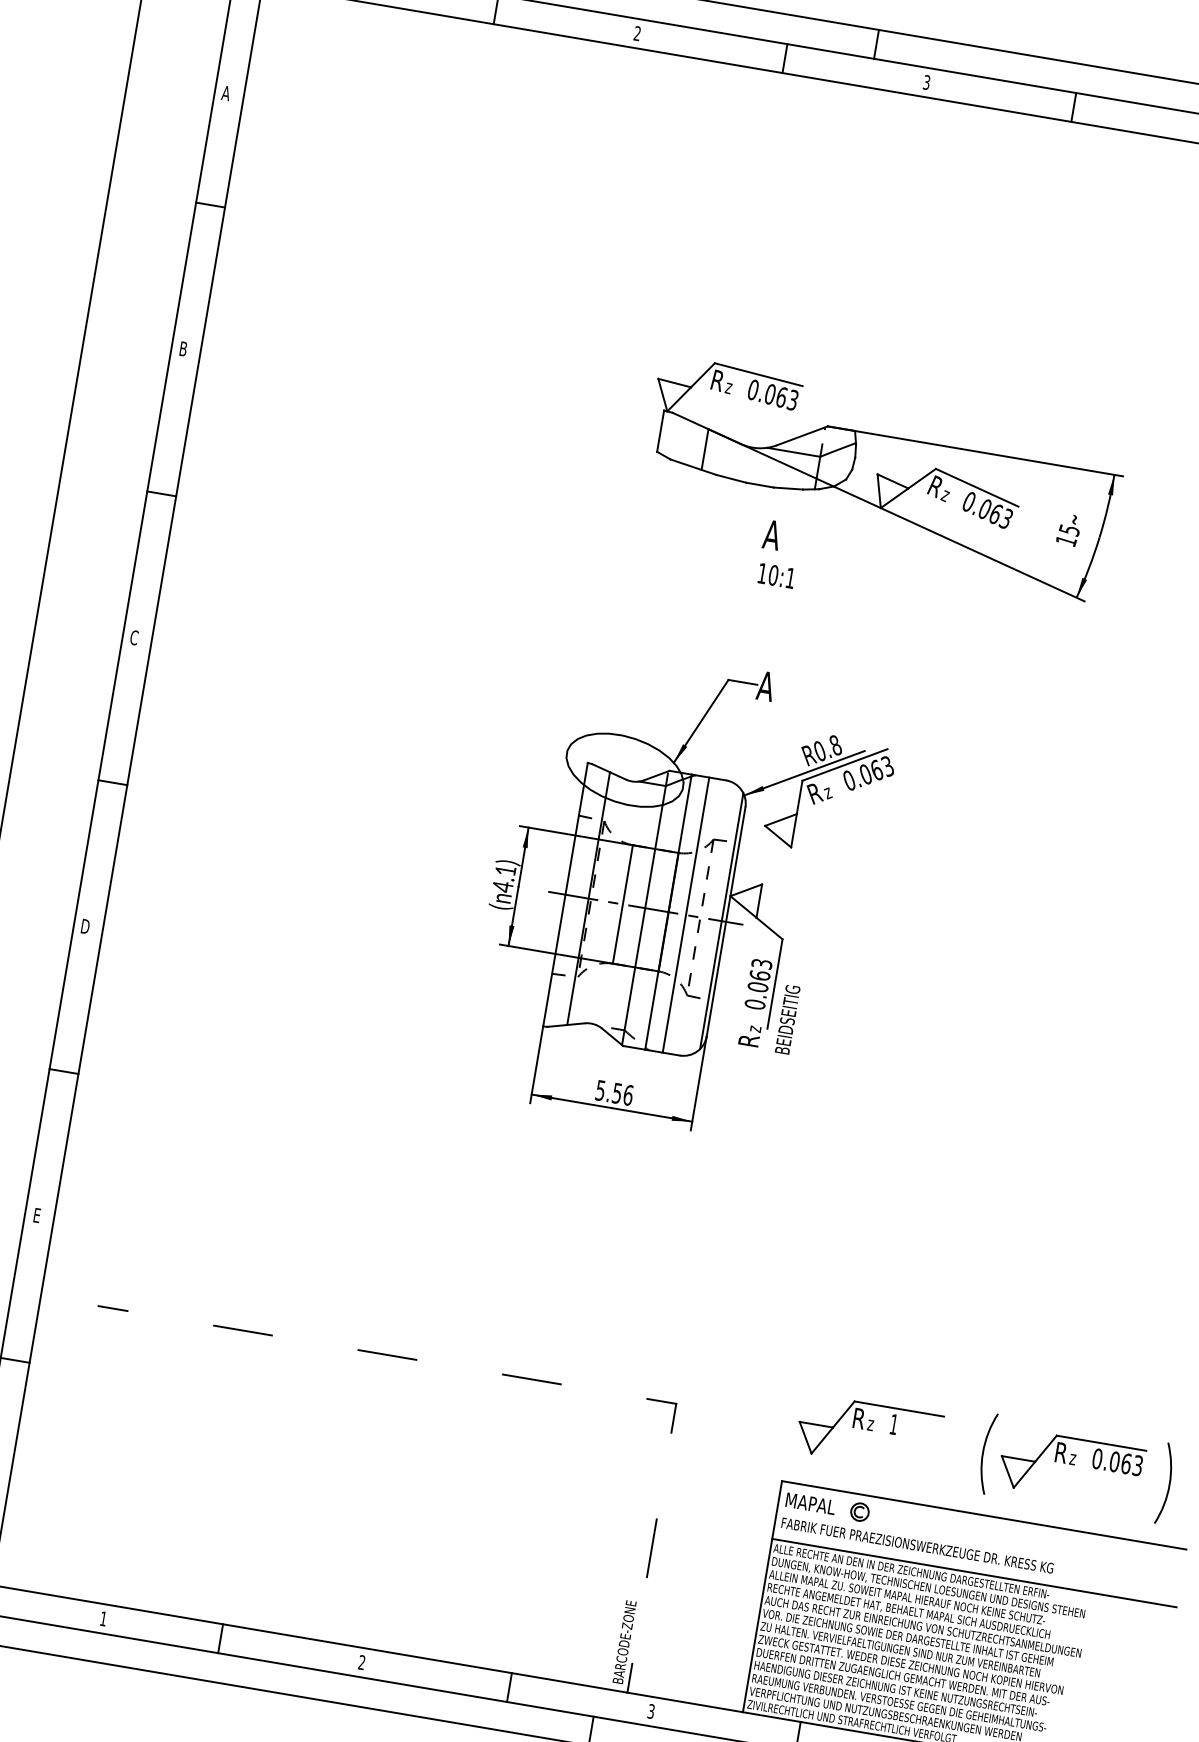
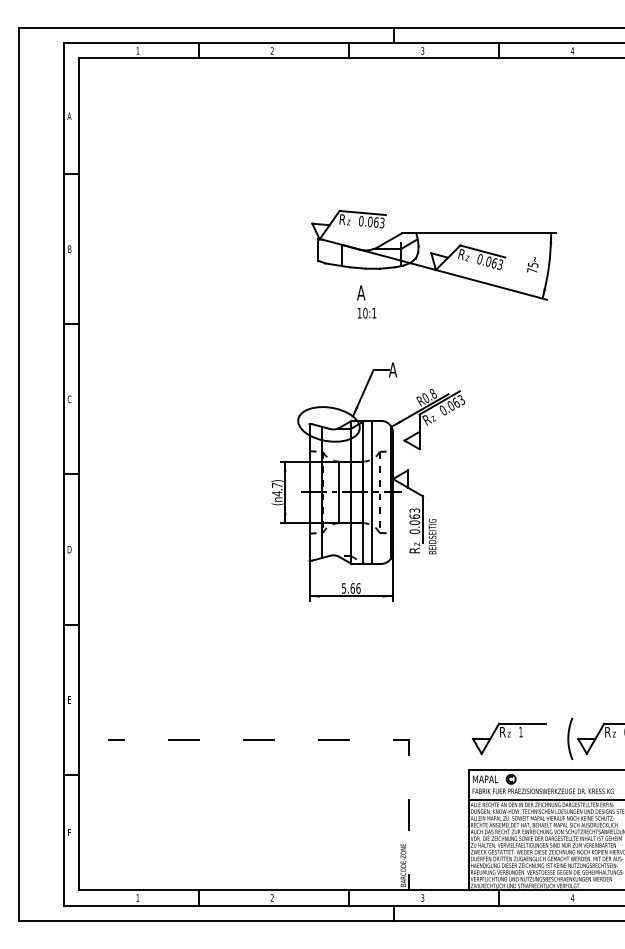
text: (1066, 540) -> (532, 270), 15 -> 75
text: (779, 553) -> (366, 301), moved
text: (506, 869) -> (277, 484), 4.1) -> 4.7)
text: (616, 1093) -> (352, 588), 5.56 -> 5.66

